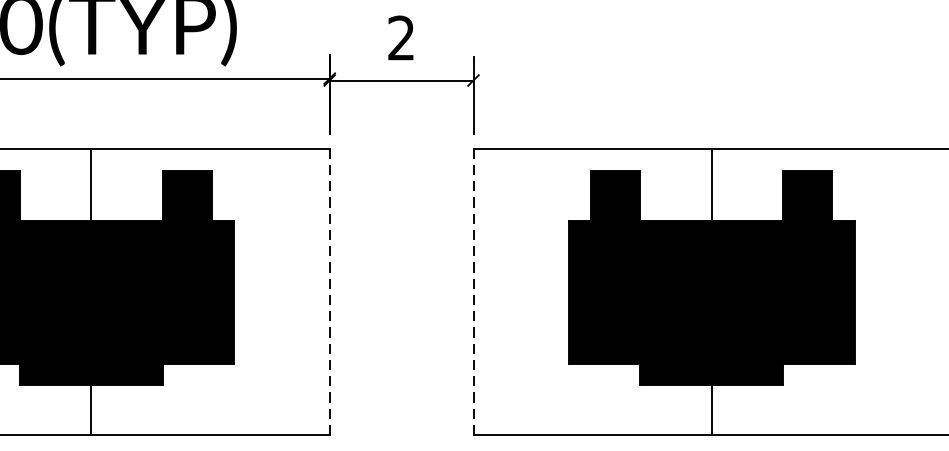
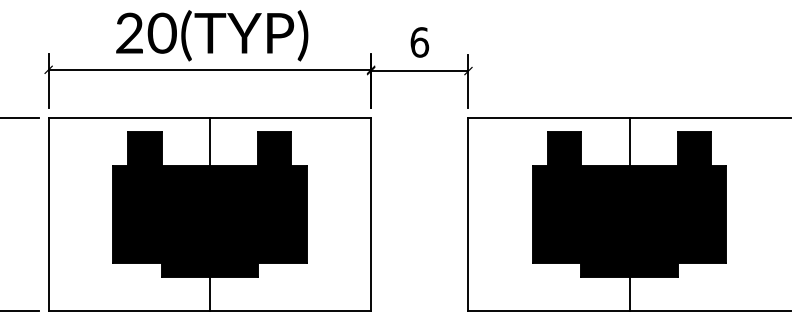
text: (401, 38) -> (419, 42), 2 -> 6
line: (330, 292) -> (371, 214), dashed -> solid
line: (473, 292) -> (468, 214), dashed -> solid

